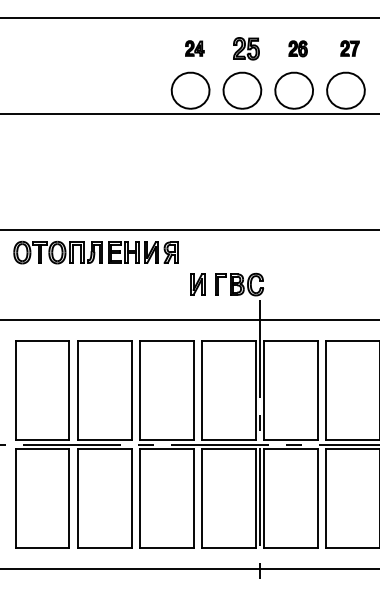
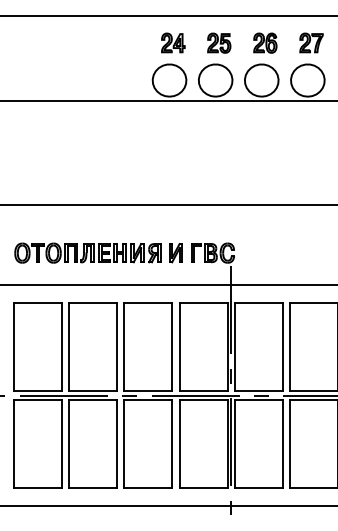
part: (194, 48) -> (173, 42), size x1.43
part: (297, 48) -> (264, 42), size x1.43
part: (349, 48) -> (310, 42), size x1.43
part: (95, 252) -> (87, 253), moved

